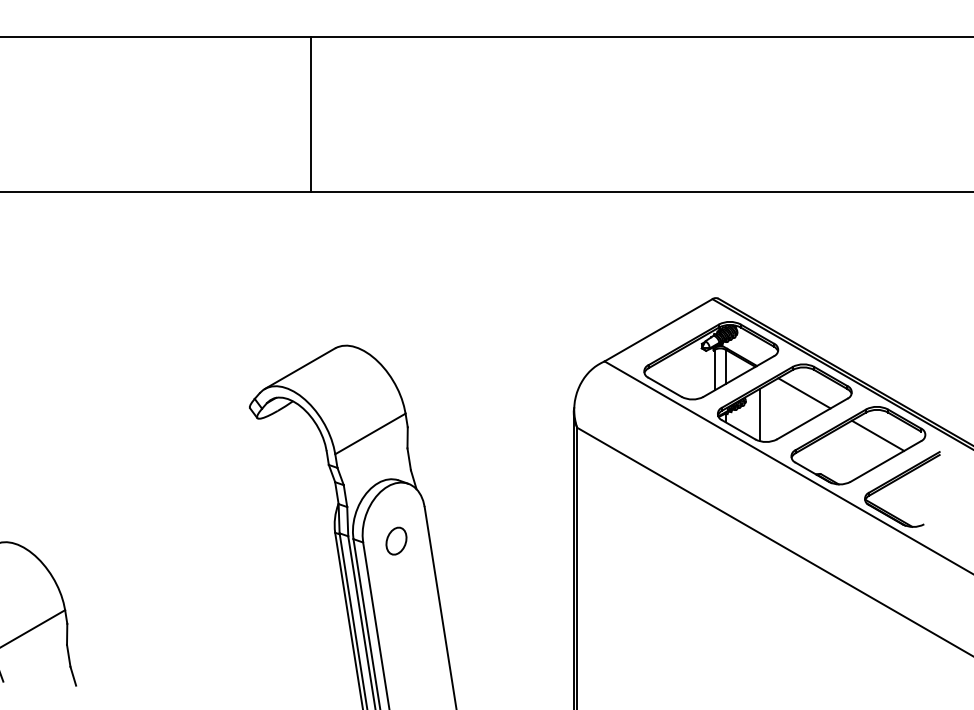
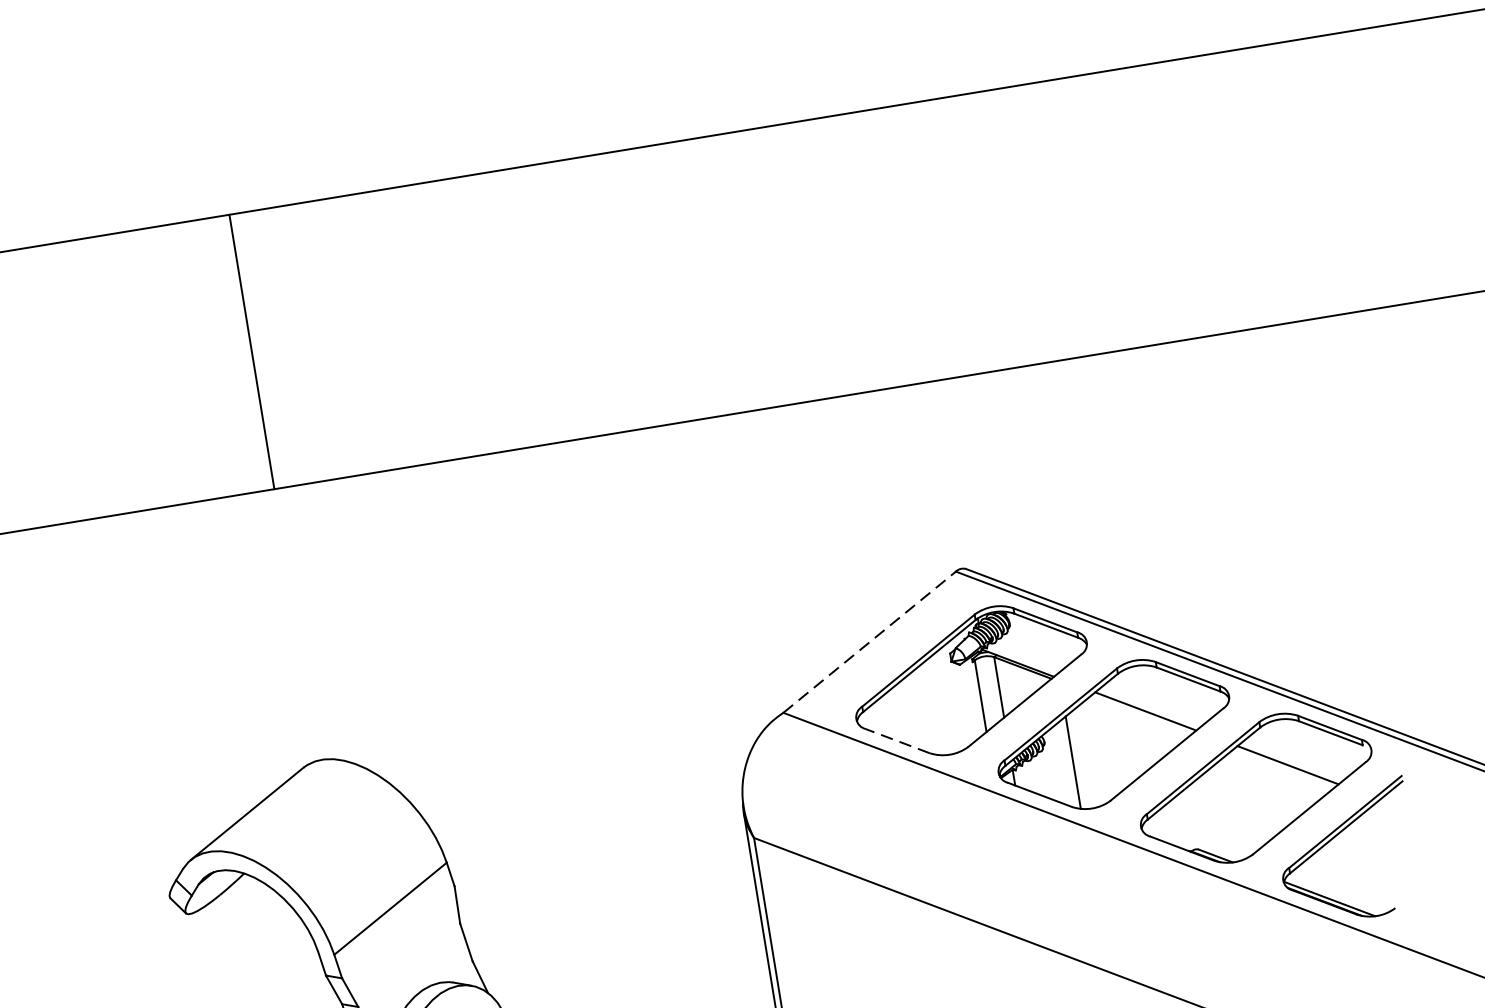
line: (311, 114) -> (252, 351), moved
line: (658, 330) -> (869, 642), solid -> dashed
line: (664, 387) -> (896, 741), solid -> dashed

